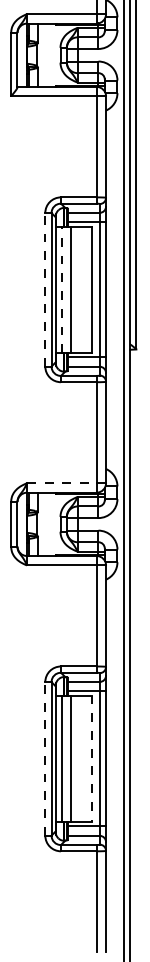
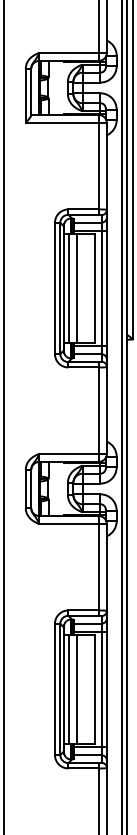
line: (61, 288) -> (68, 287), dashed -> solid
line: (44, 289) -> (54, 288), dashed -> solid
line: (62, 482) -> (69, 453), dashed -> solid
line: (44, 758) -> (54, 689), dashed -> solid
line: (92, 758) -> (95, 689), dashed -> solid

